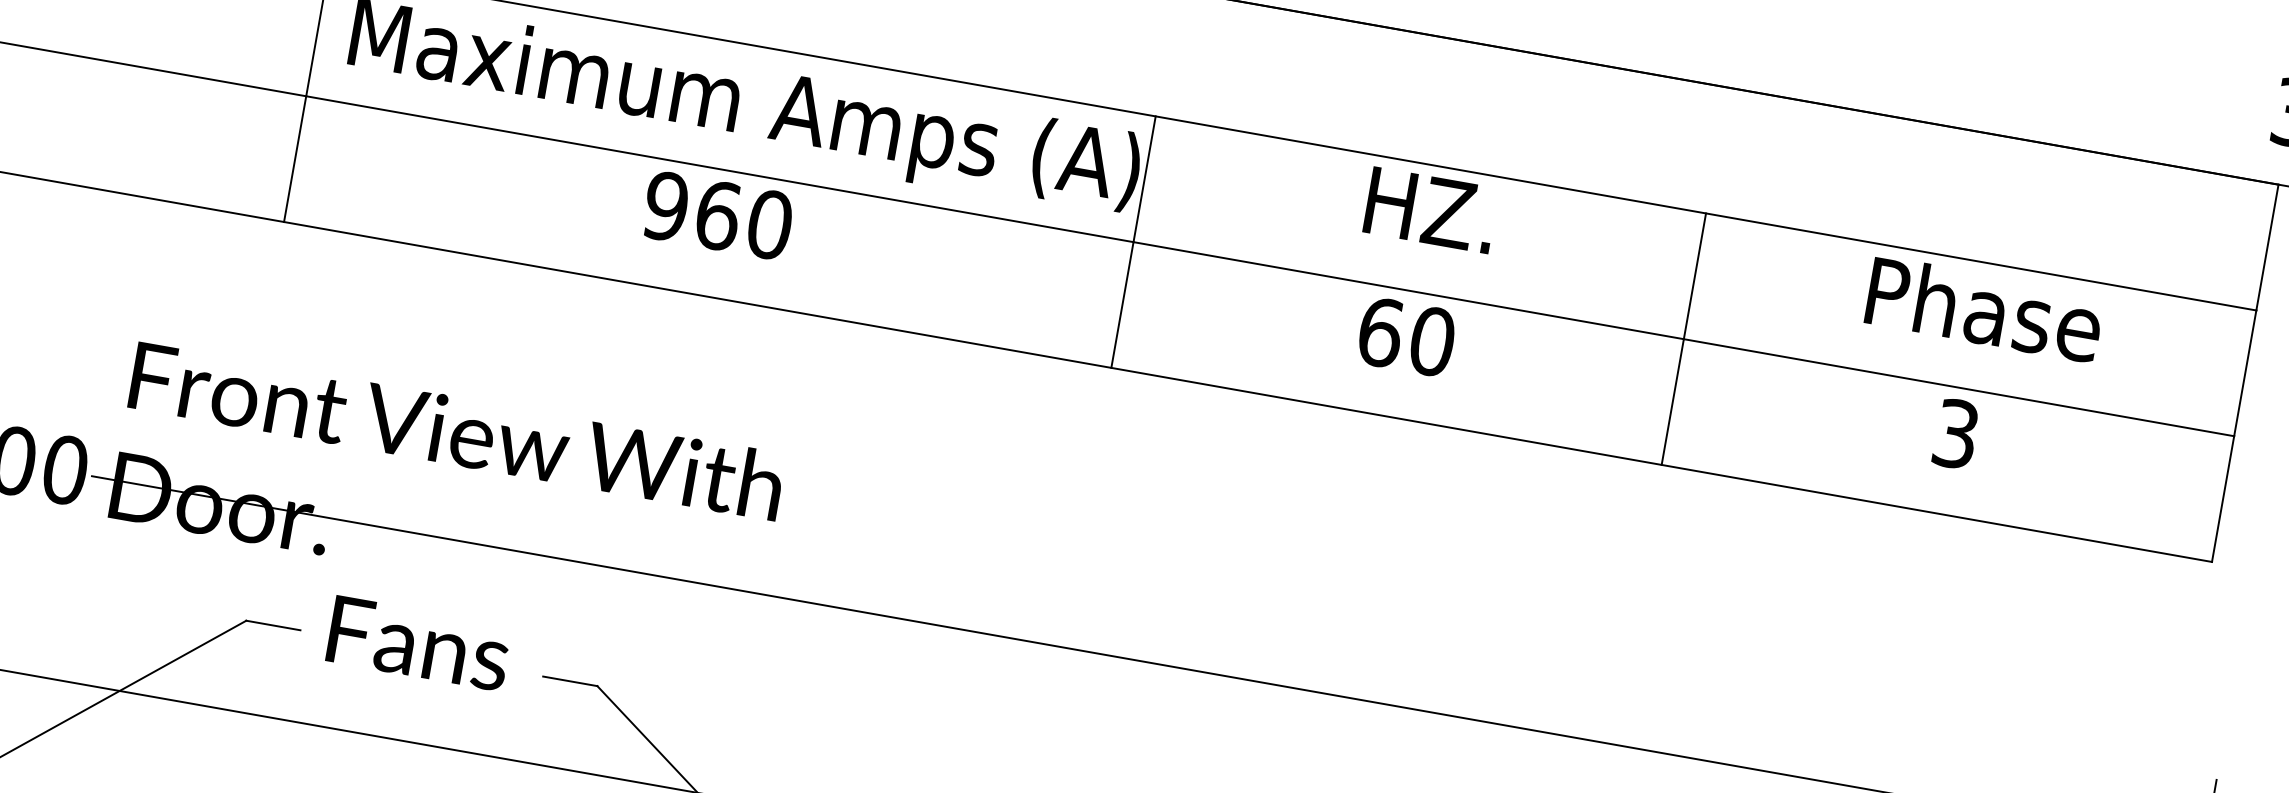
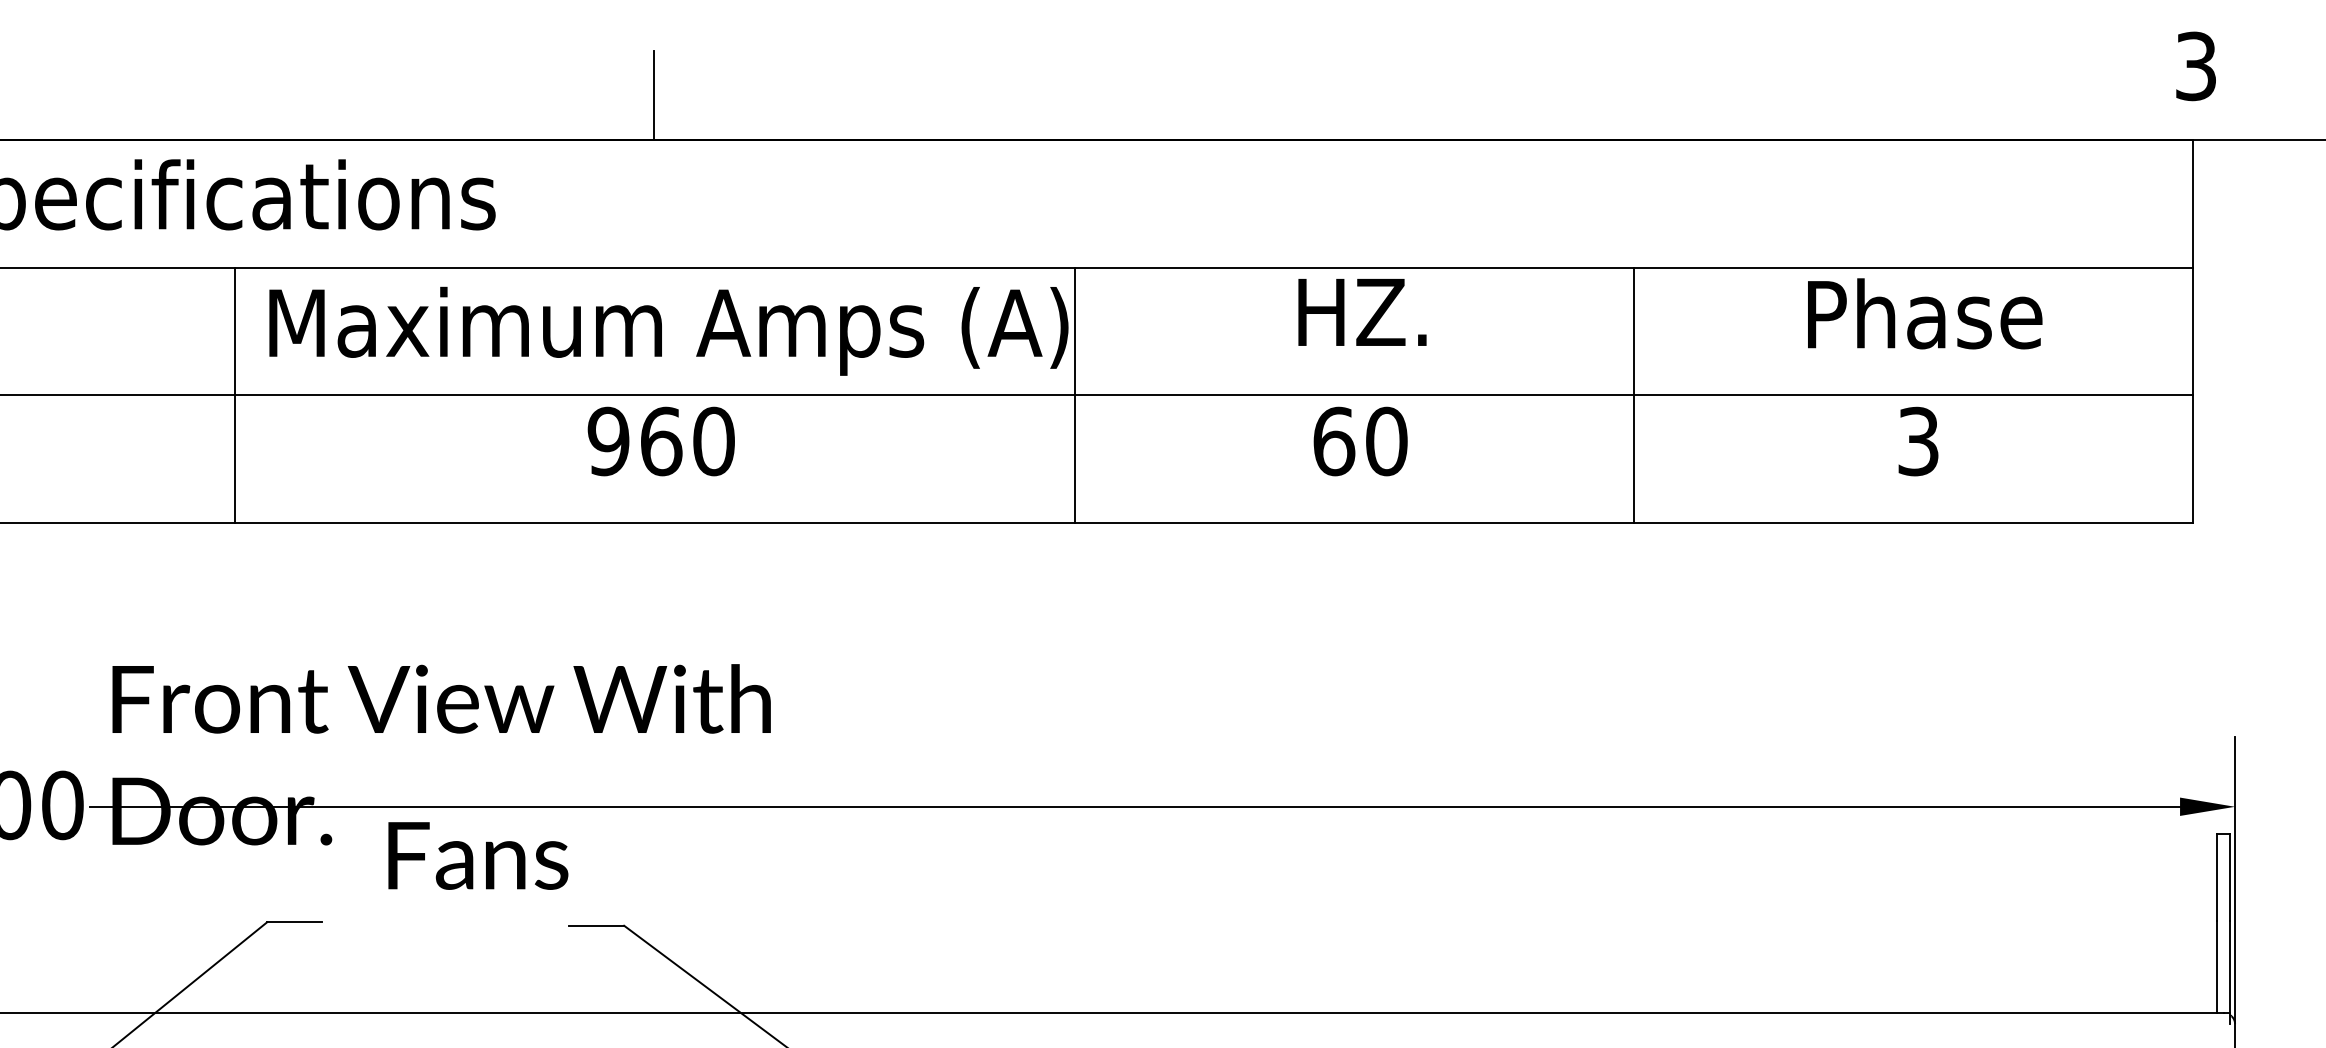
text: (419, 643) -> (478, 855), moved

